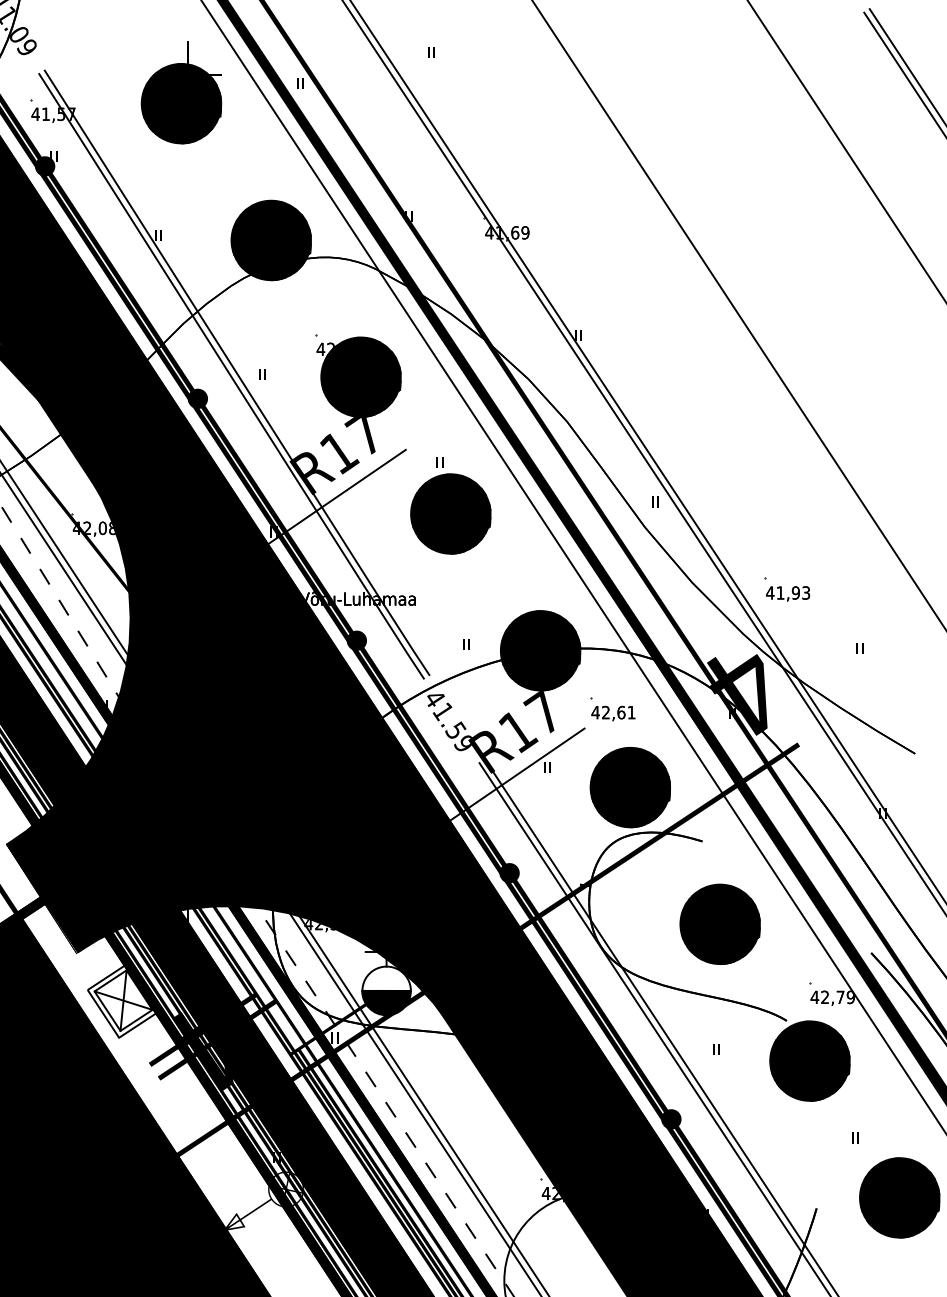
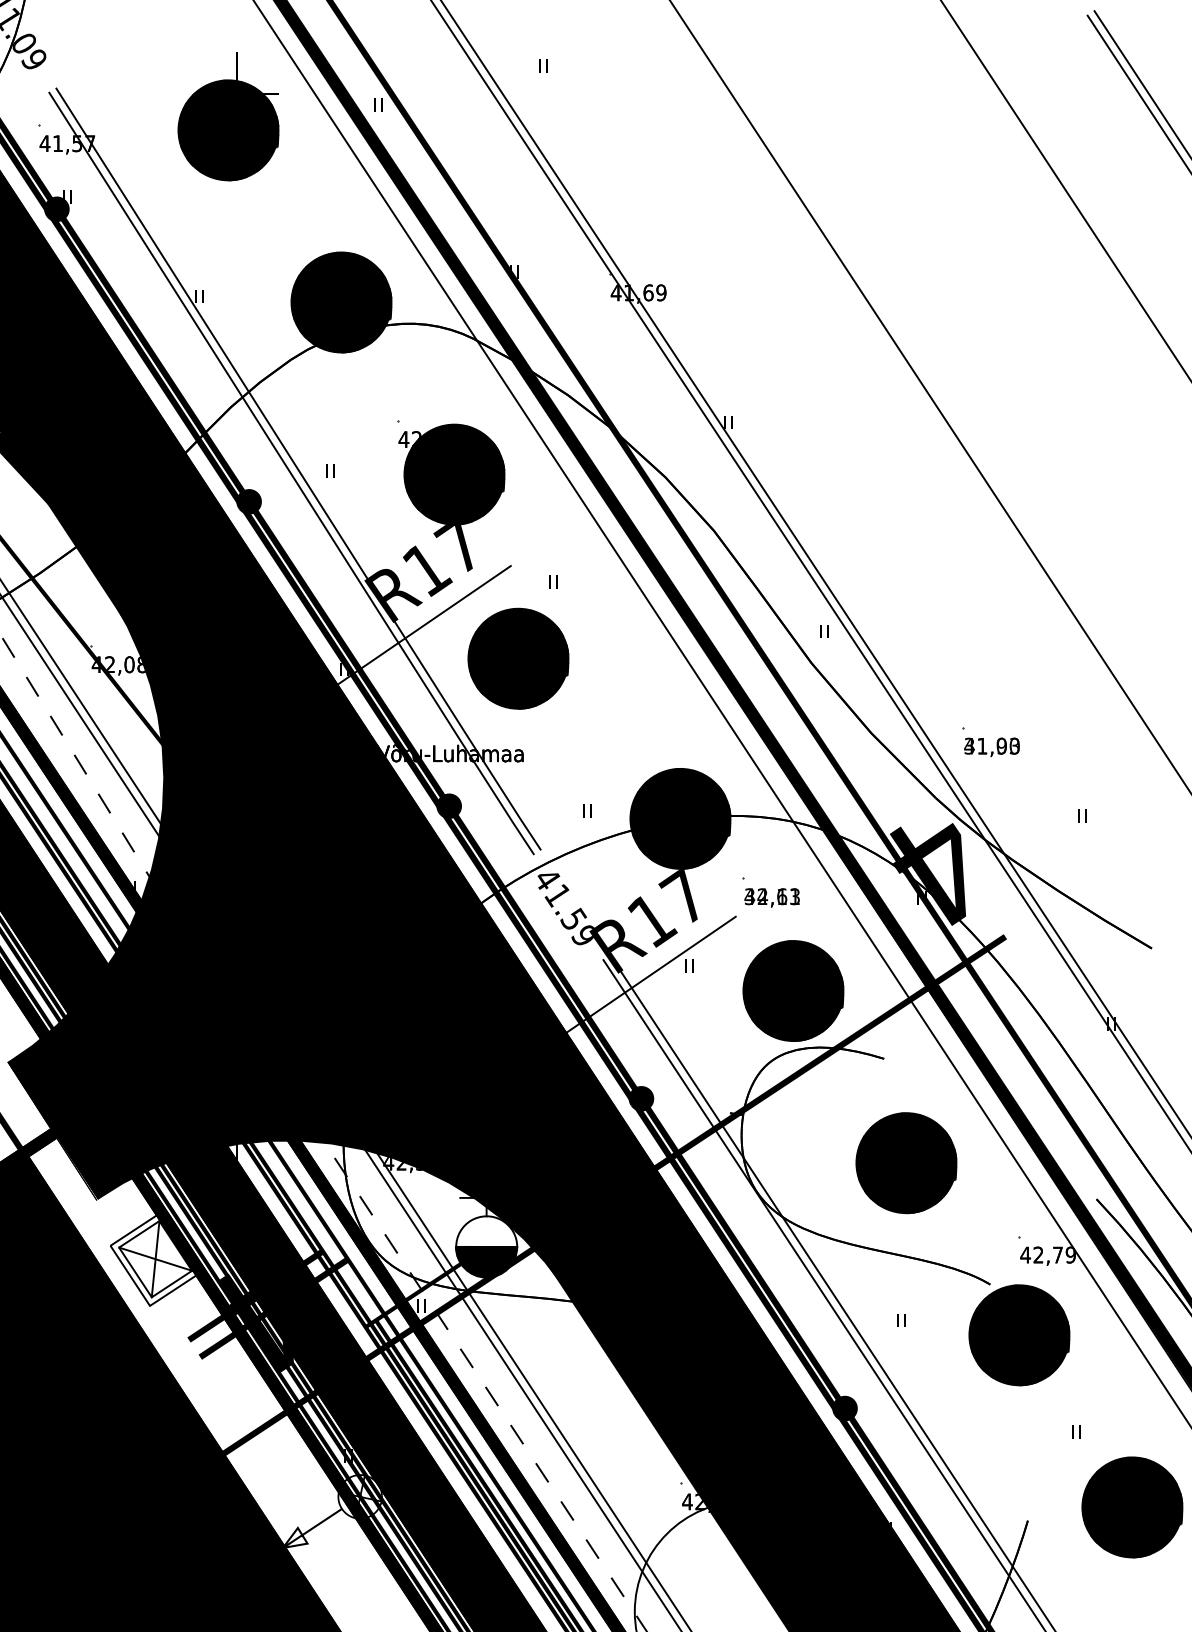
part: (450, 513) -> (518, 658), moved
text: (787, 592) -> (991, 745), 41,93 -> 31,00
text: (612, 712) -> (771, 896), 42,61 -> 34,13

